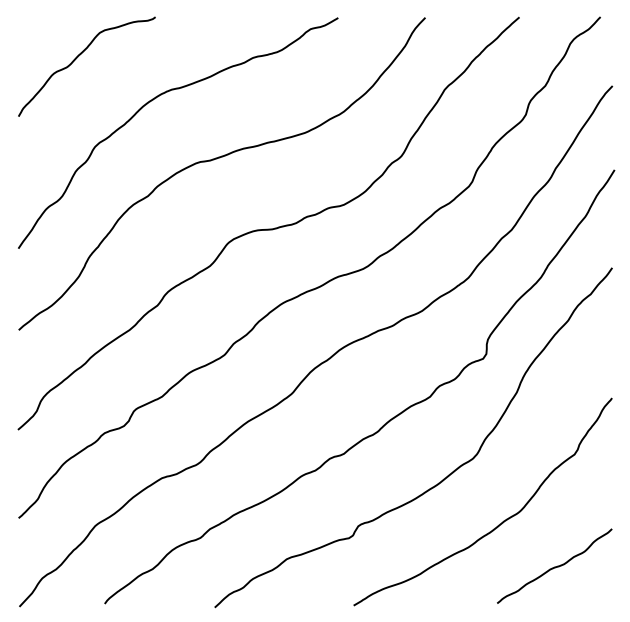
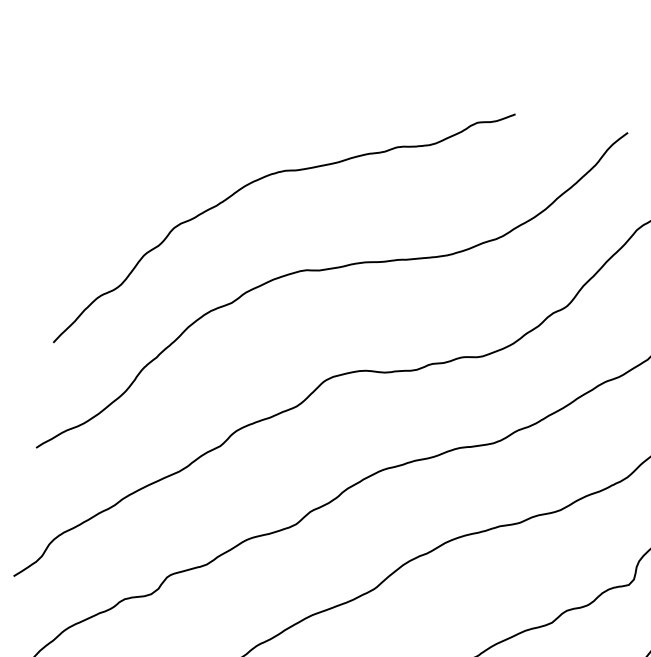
curve: (78, 57) -> (172, 109), removed

